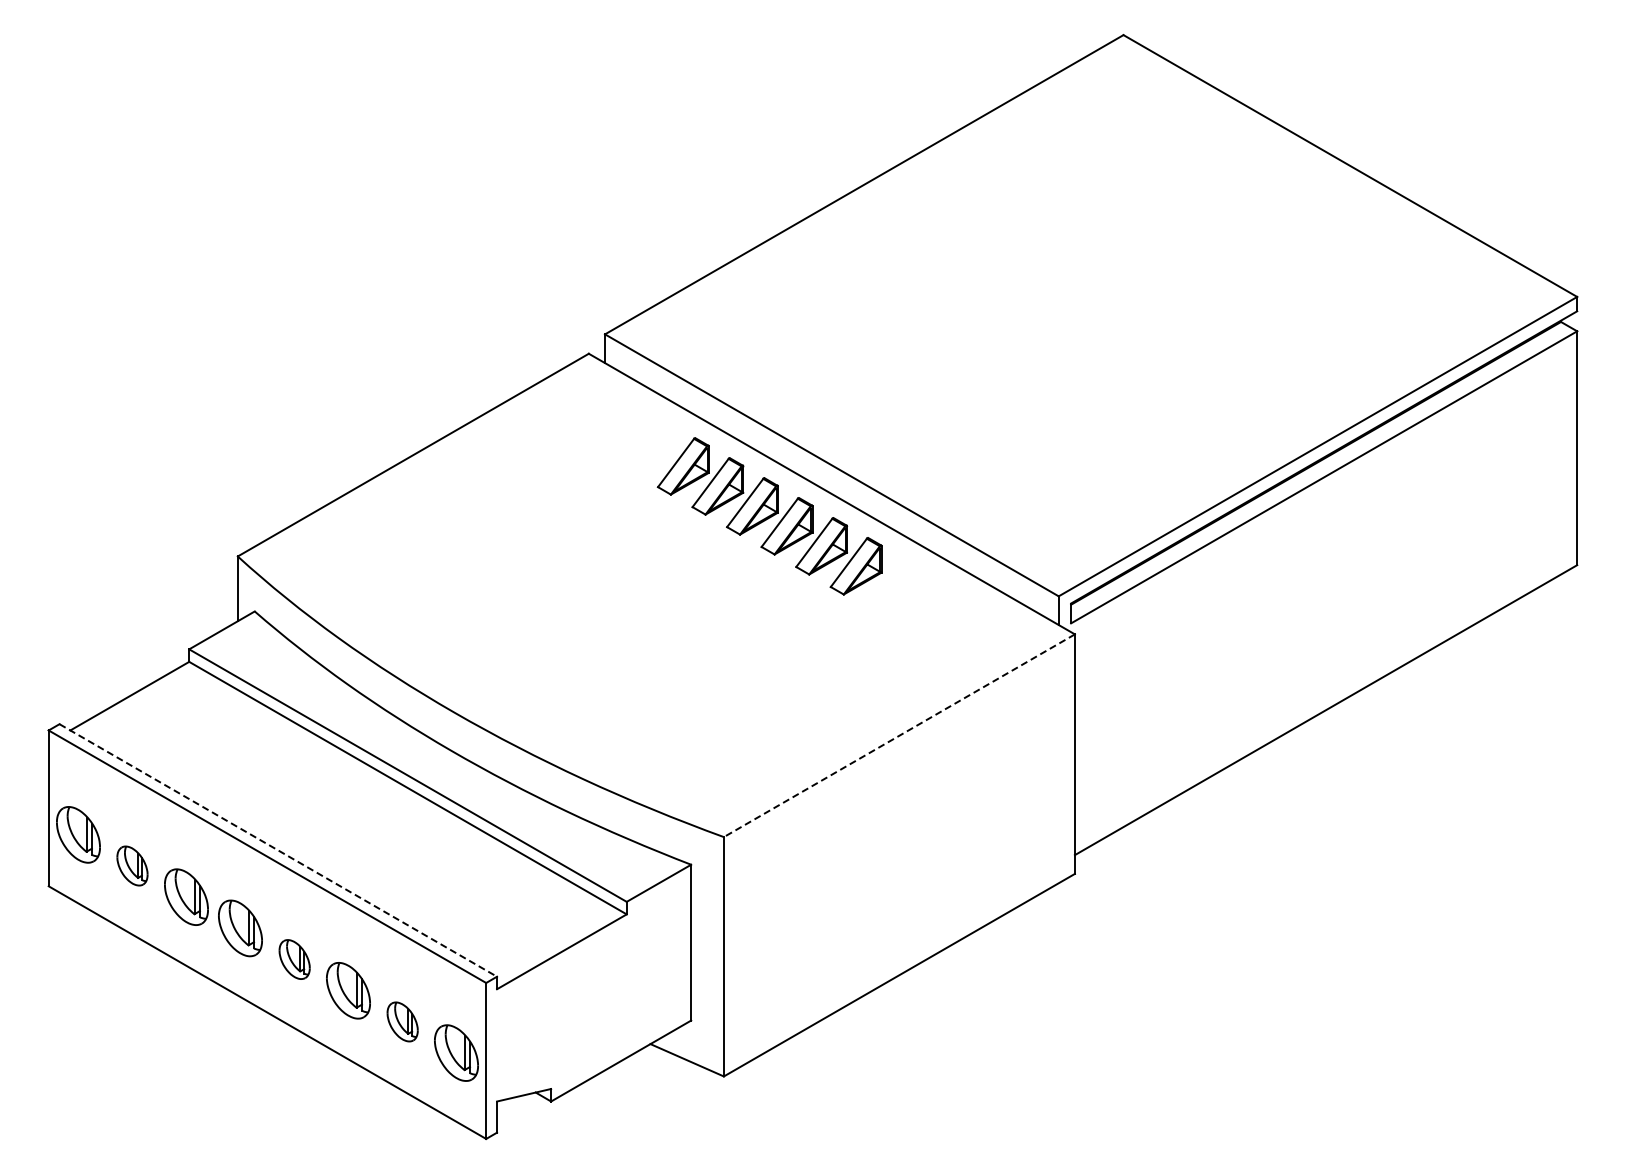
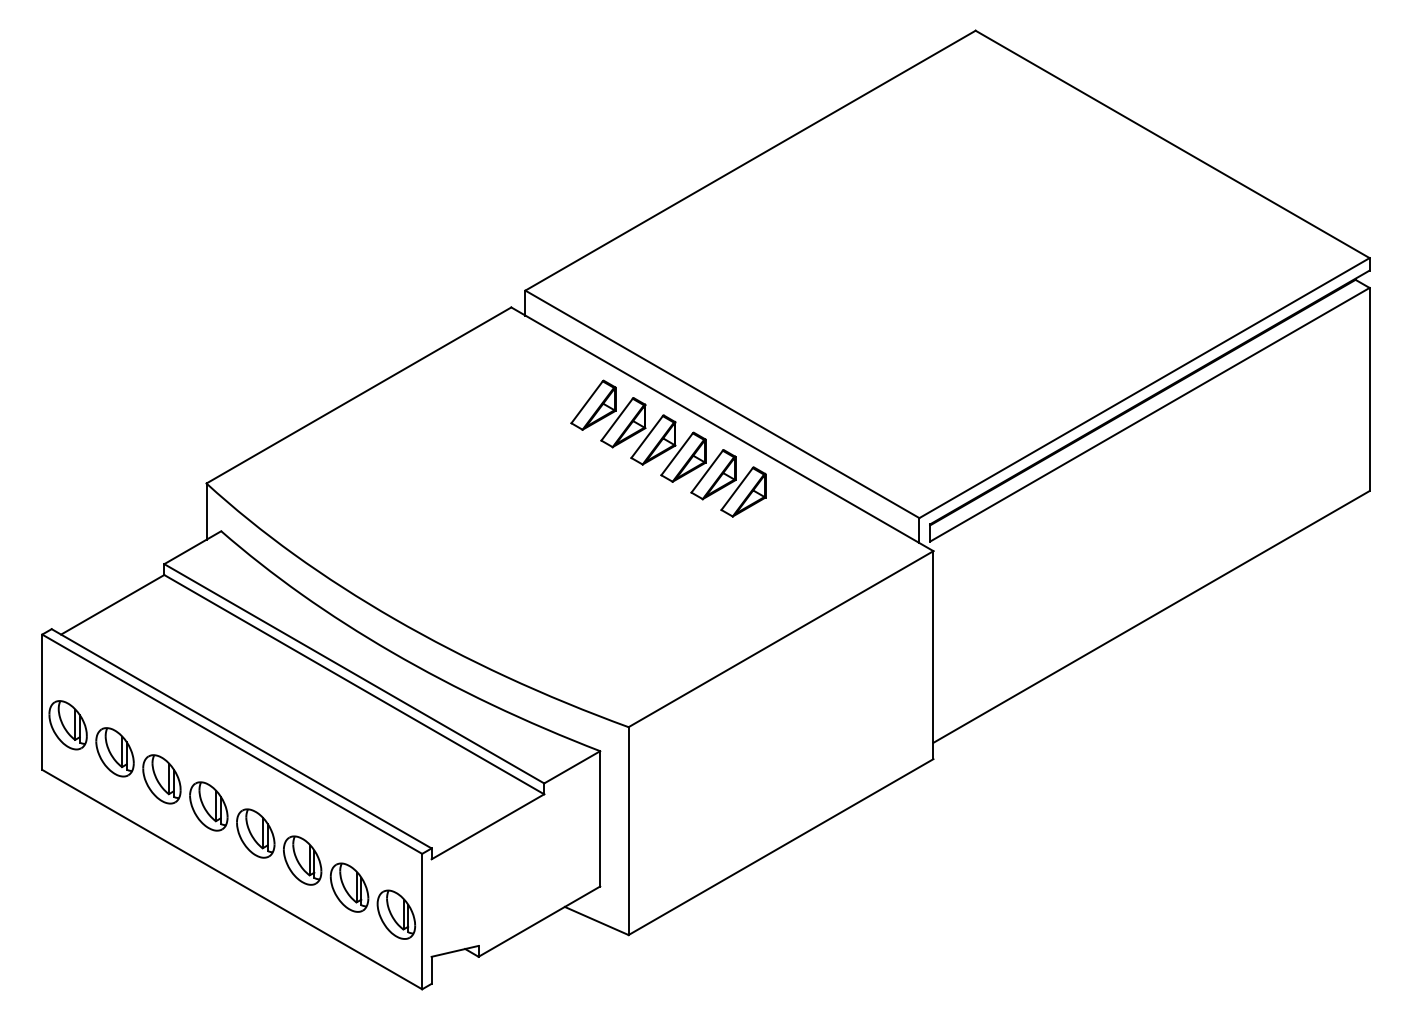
line: (899, 735) -> (781, 638), dashed -> solid
line: (278, 850) -> (241, 738), dashed -> solid
part: (132, 865) -> (115, 751), size x1.43
part: (294, 959) -> (255, 833), size x1.43
part: (402, 1021) -> (349, 887), size x1.43

